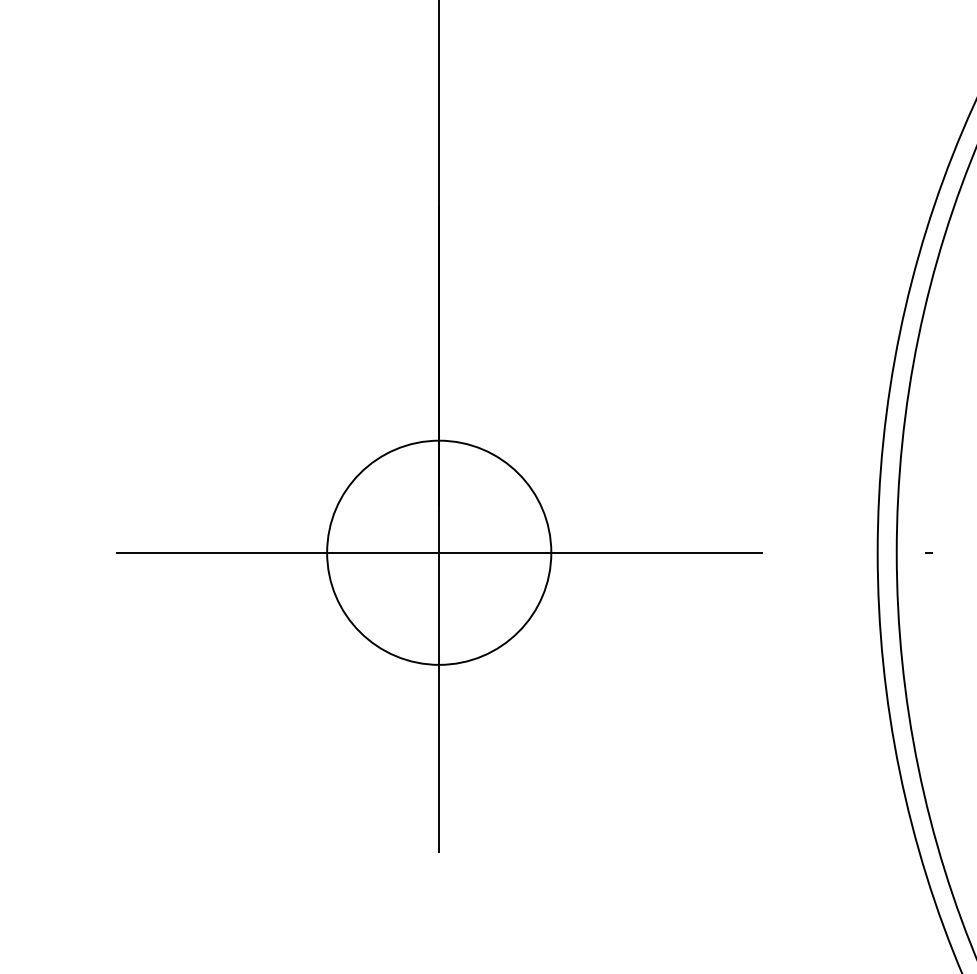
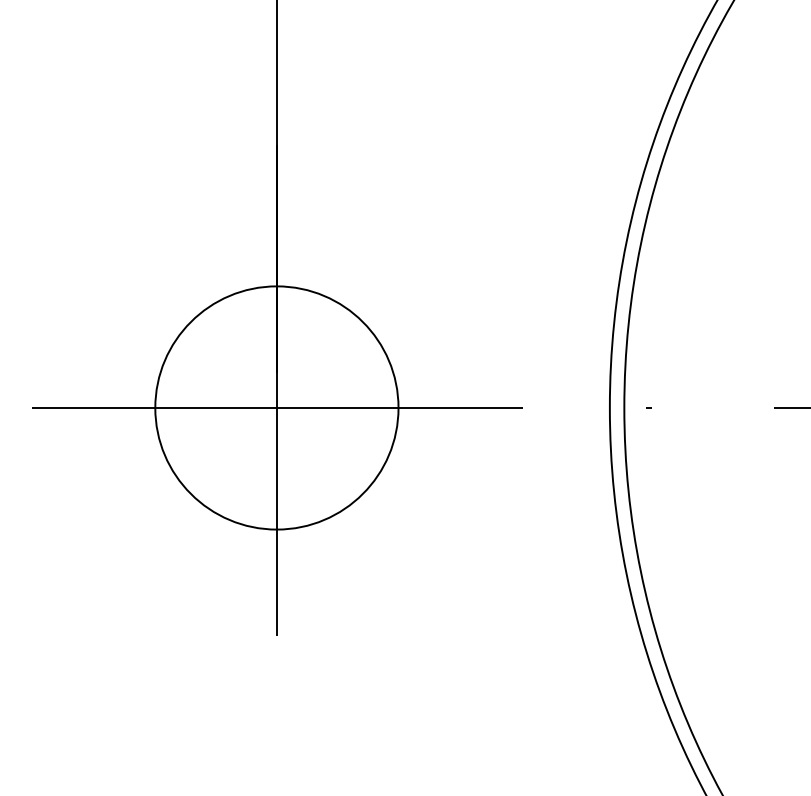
circle: (438, 552) -> (276, 407), size x1.43

